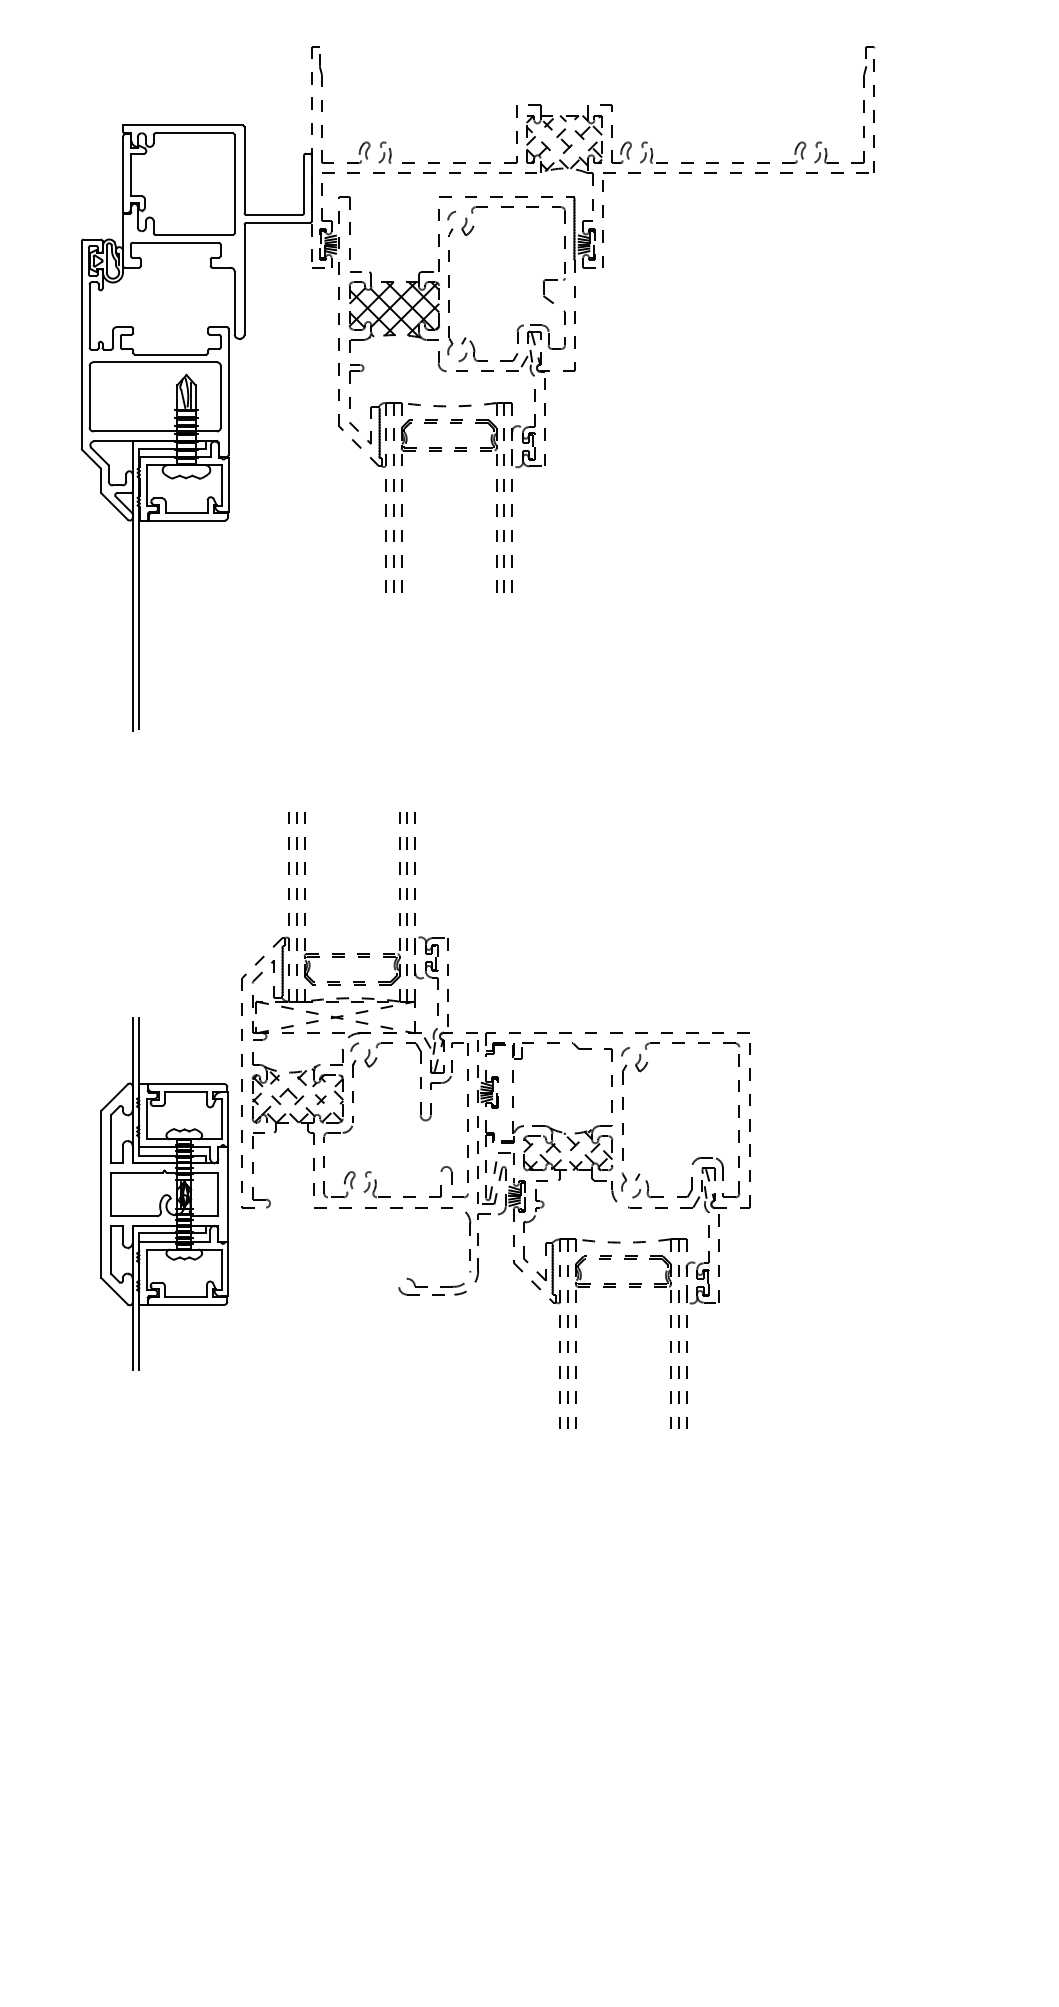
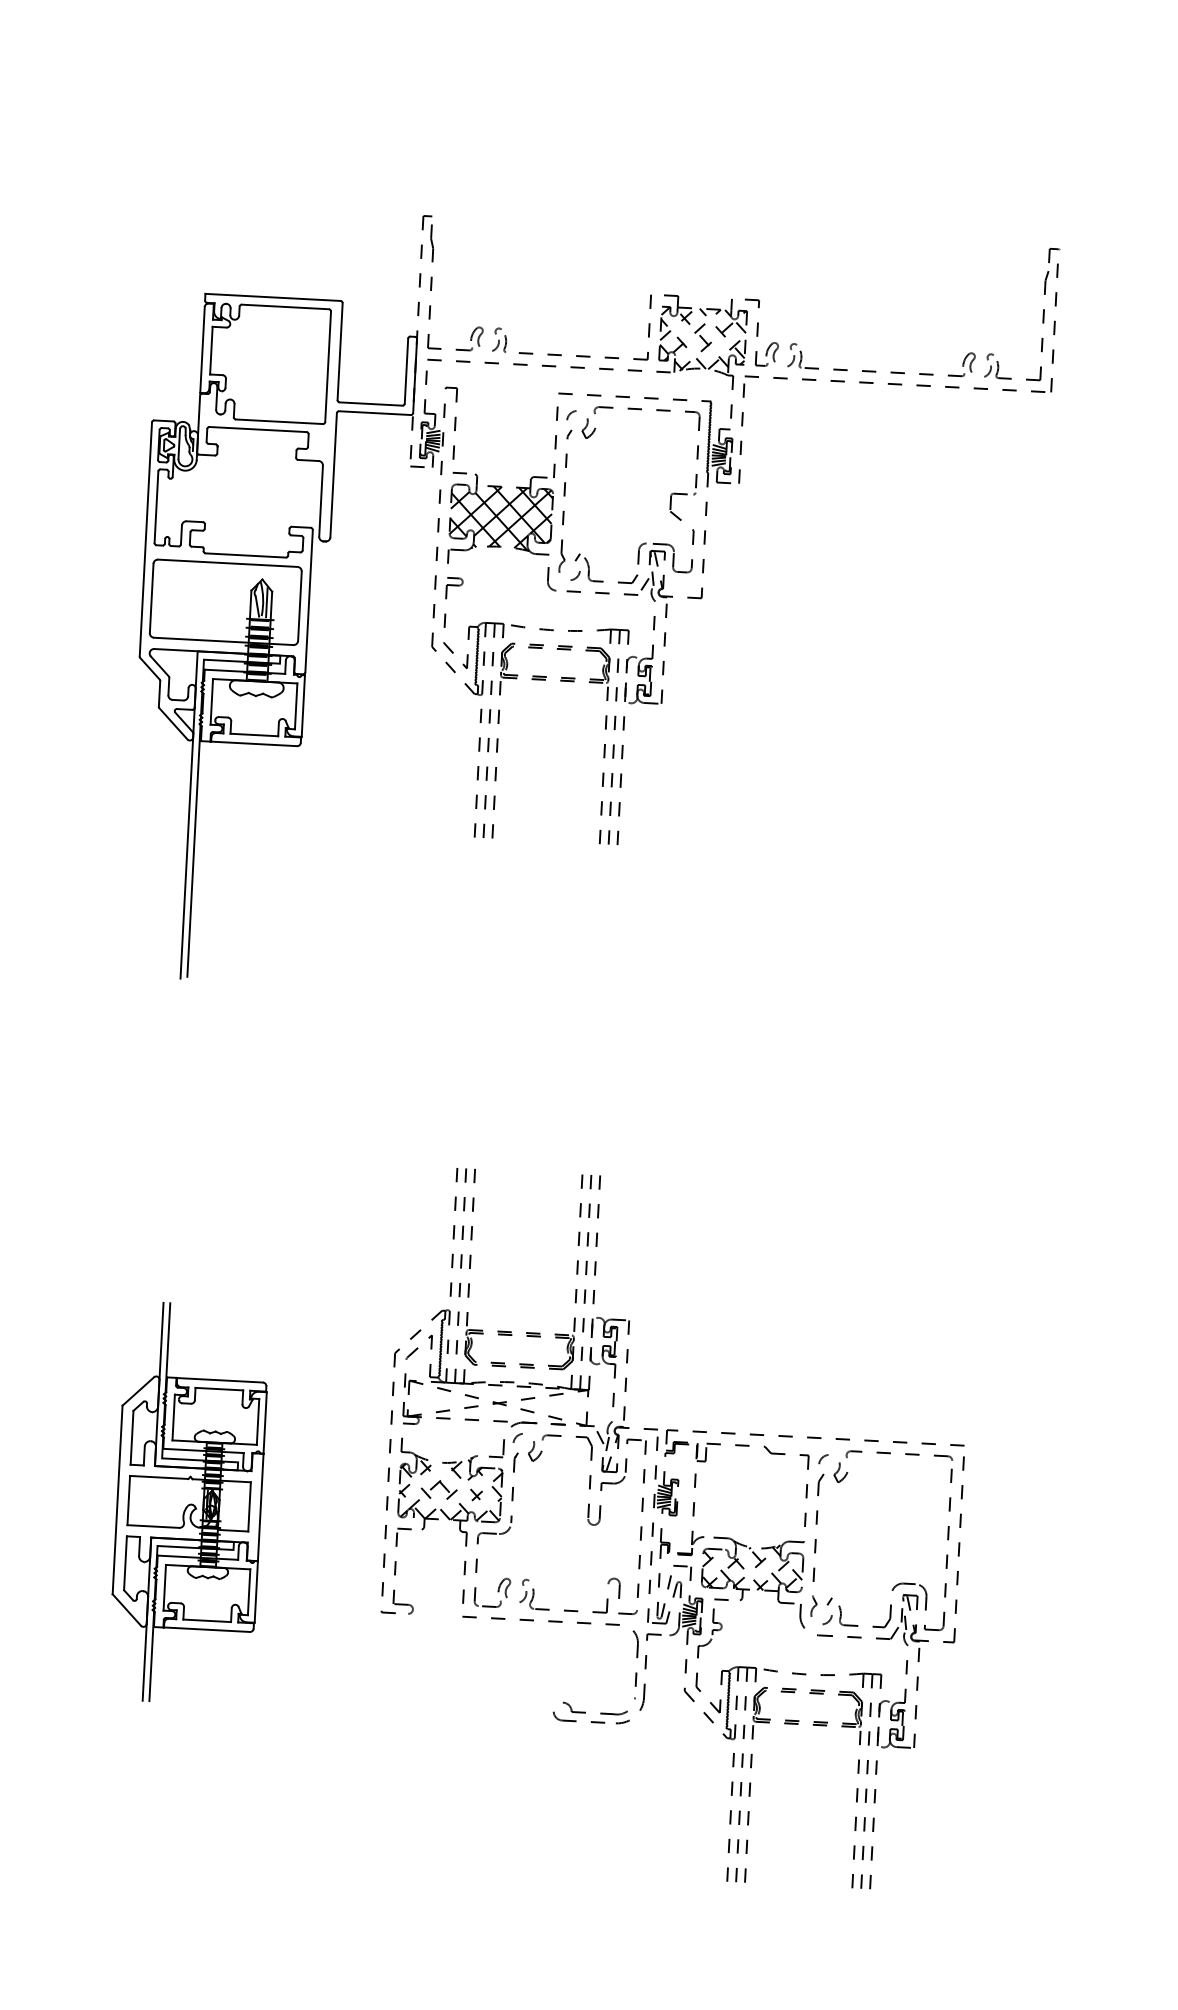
part: (486, 1120) -> (662, 1528), moved

